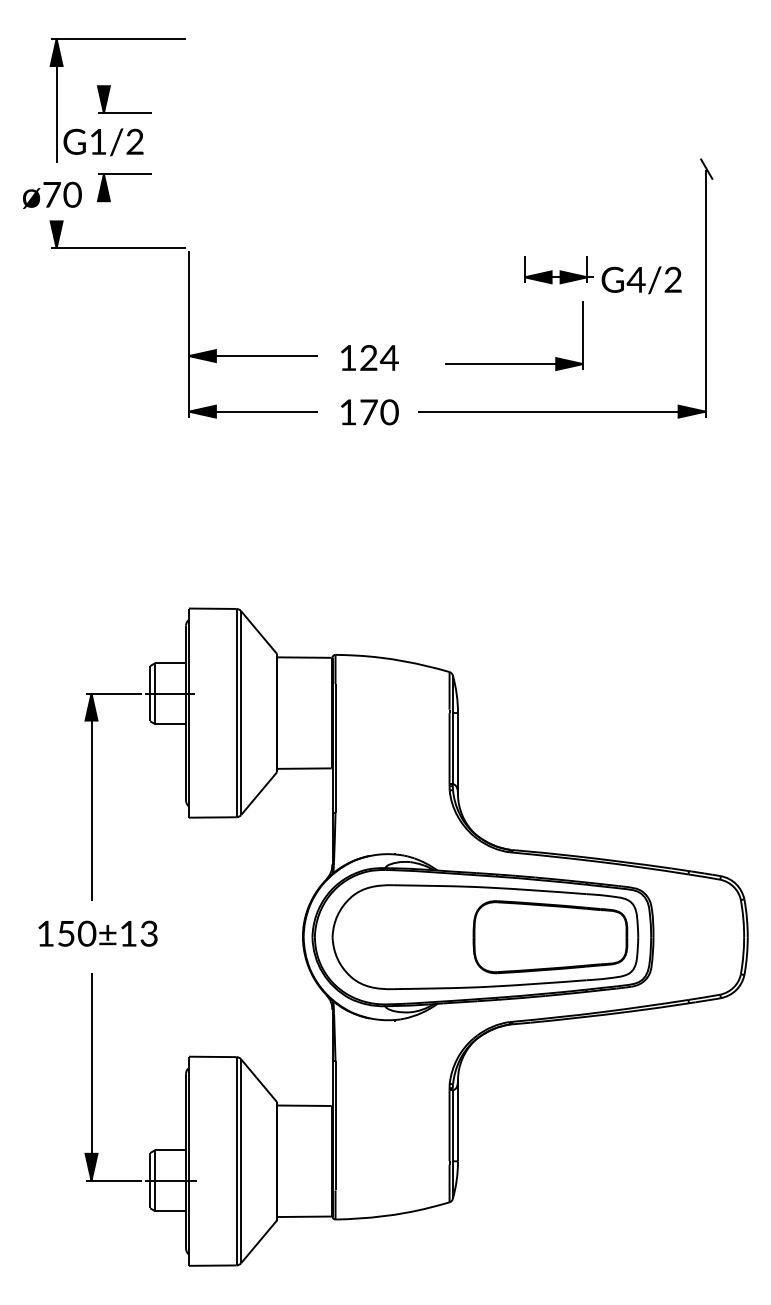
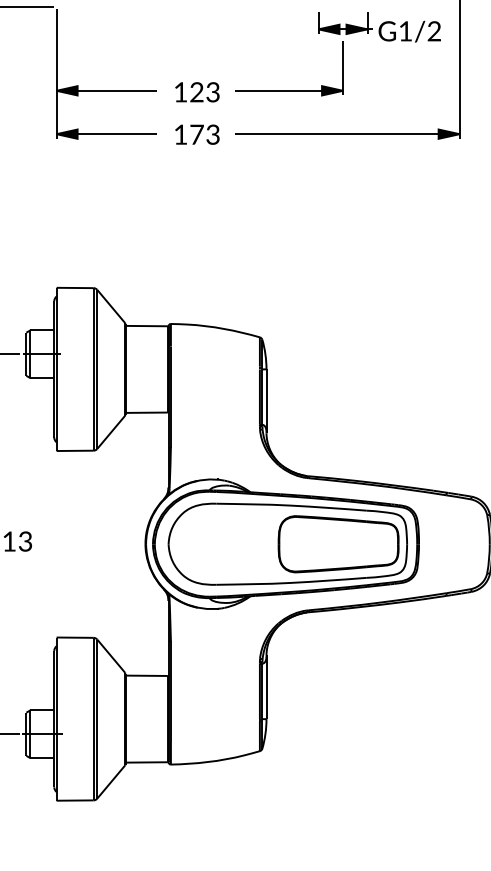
text: (635, 279) -> (404, 31), G4/2 -> G1/2
text: (388, 357) -> (212, 91), 124 -> 123
part: (514, 363) -> (289, 90), moved
text: (389, 412) -> (213, 134), 170 -> 173

